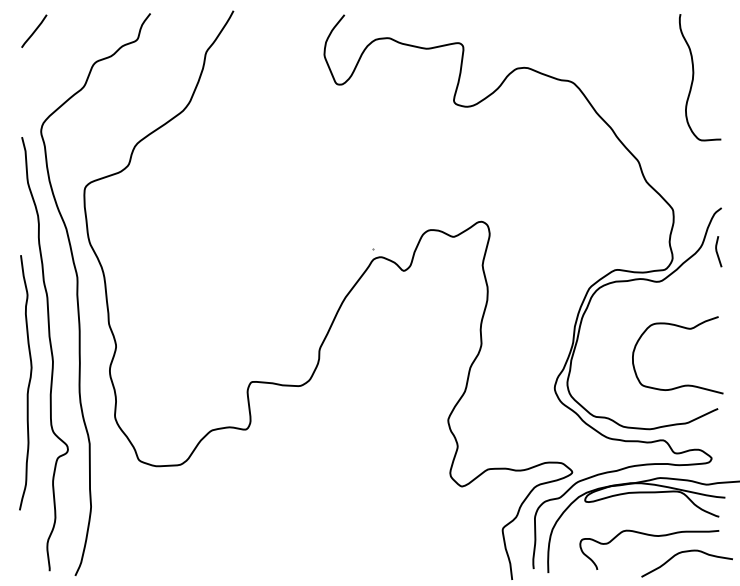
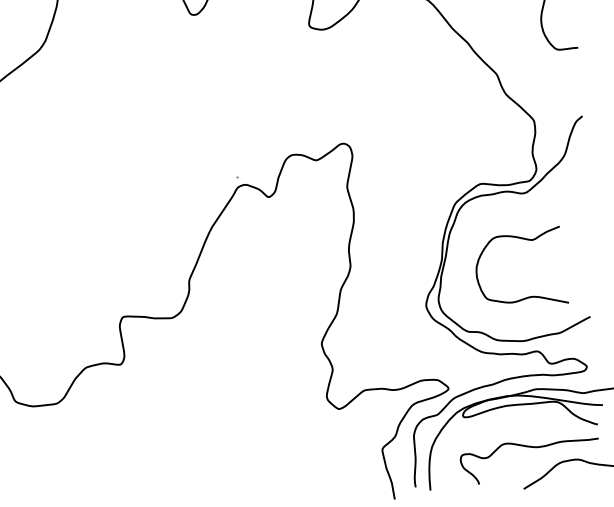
line: (717, 251) -> (580, 159), removed
curve: (682, 328) -> (524, 240), moved

